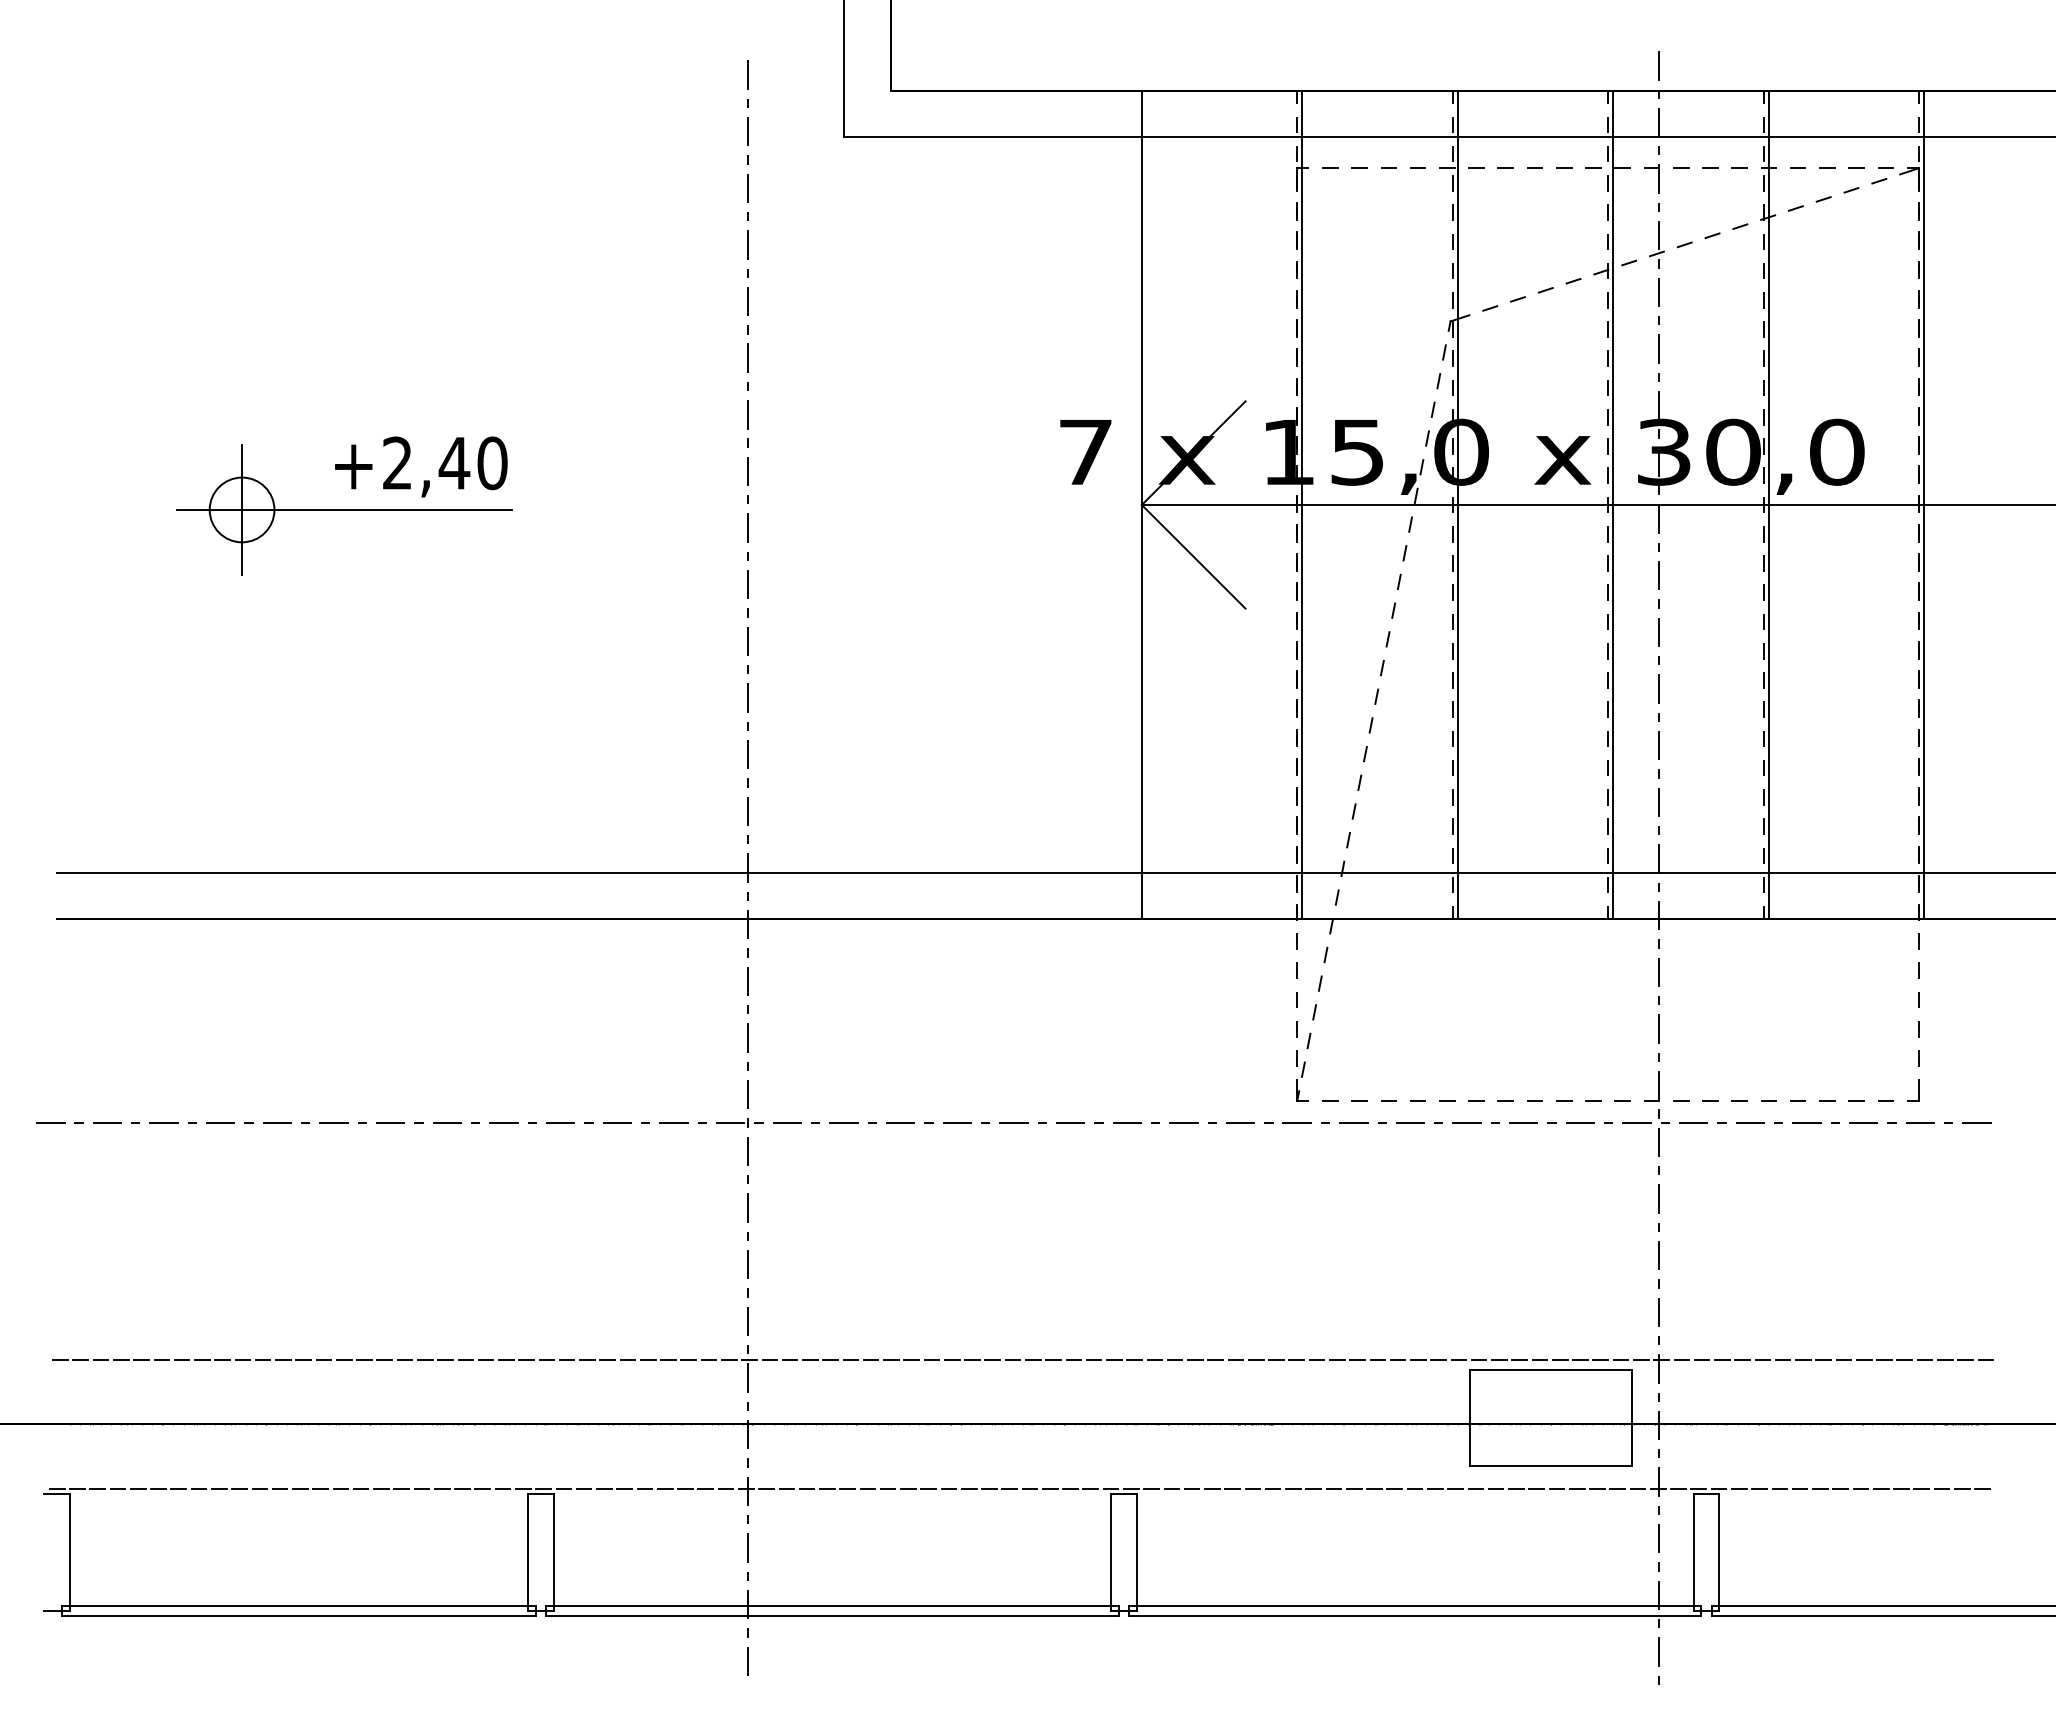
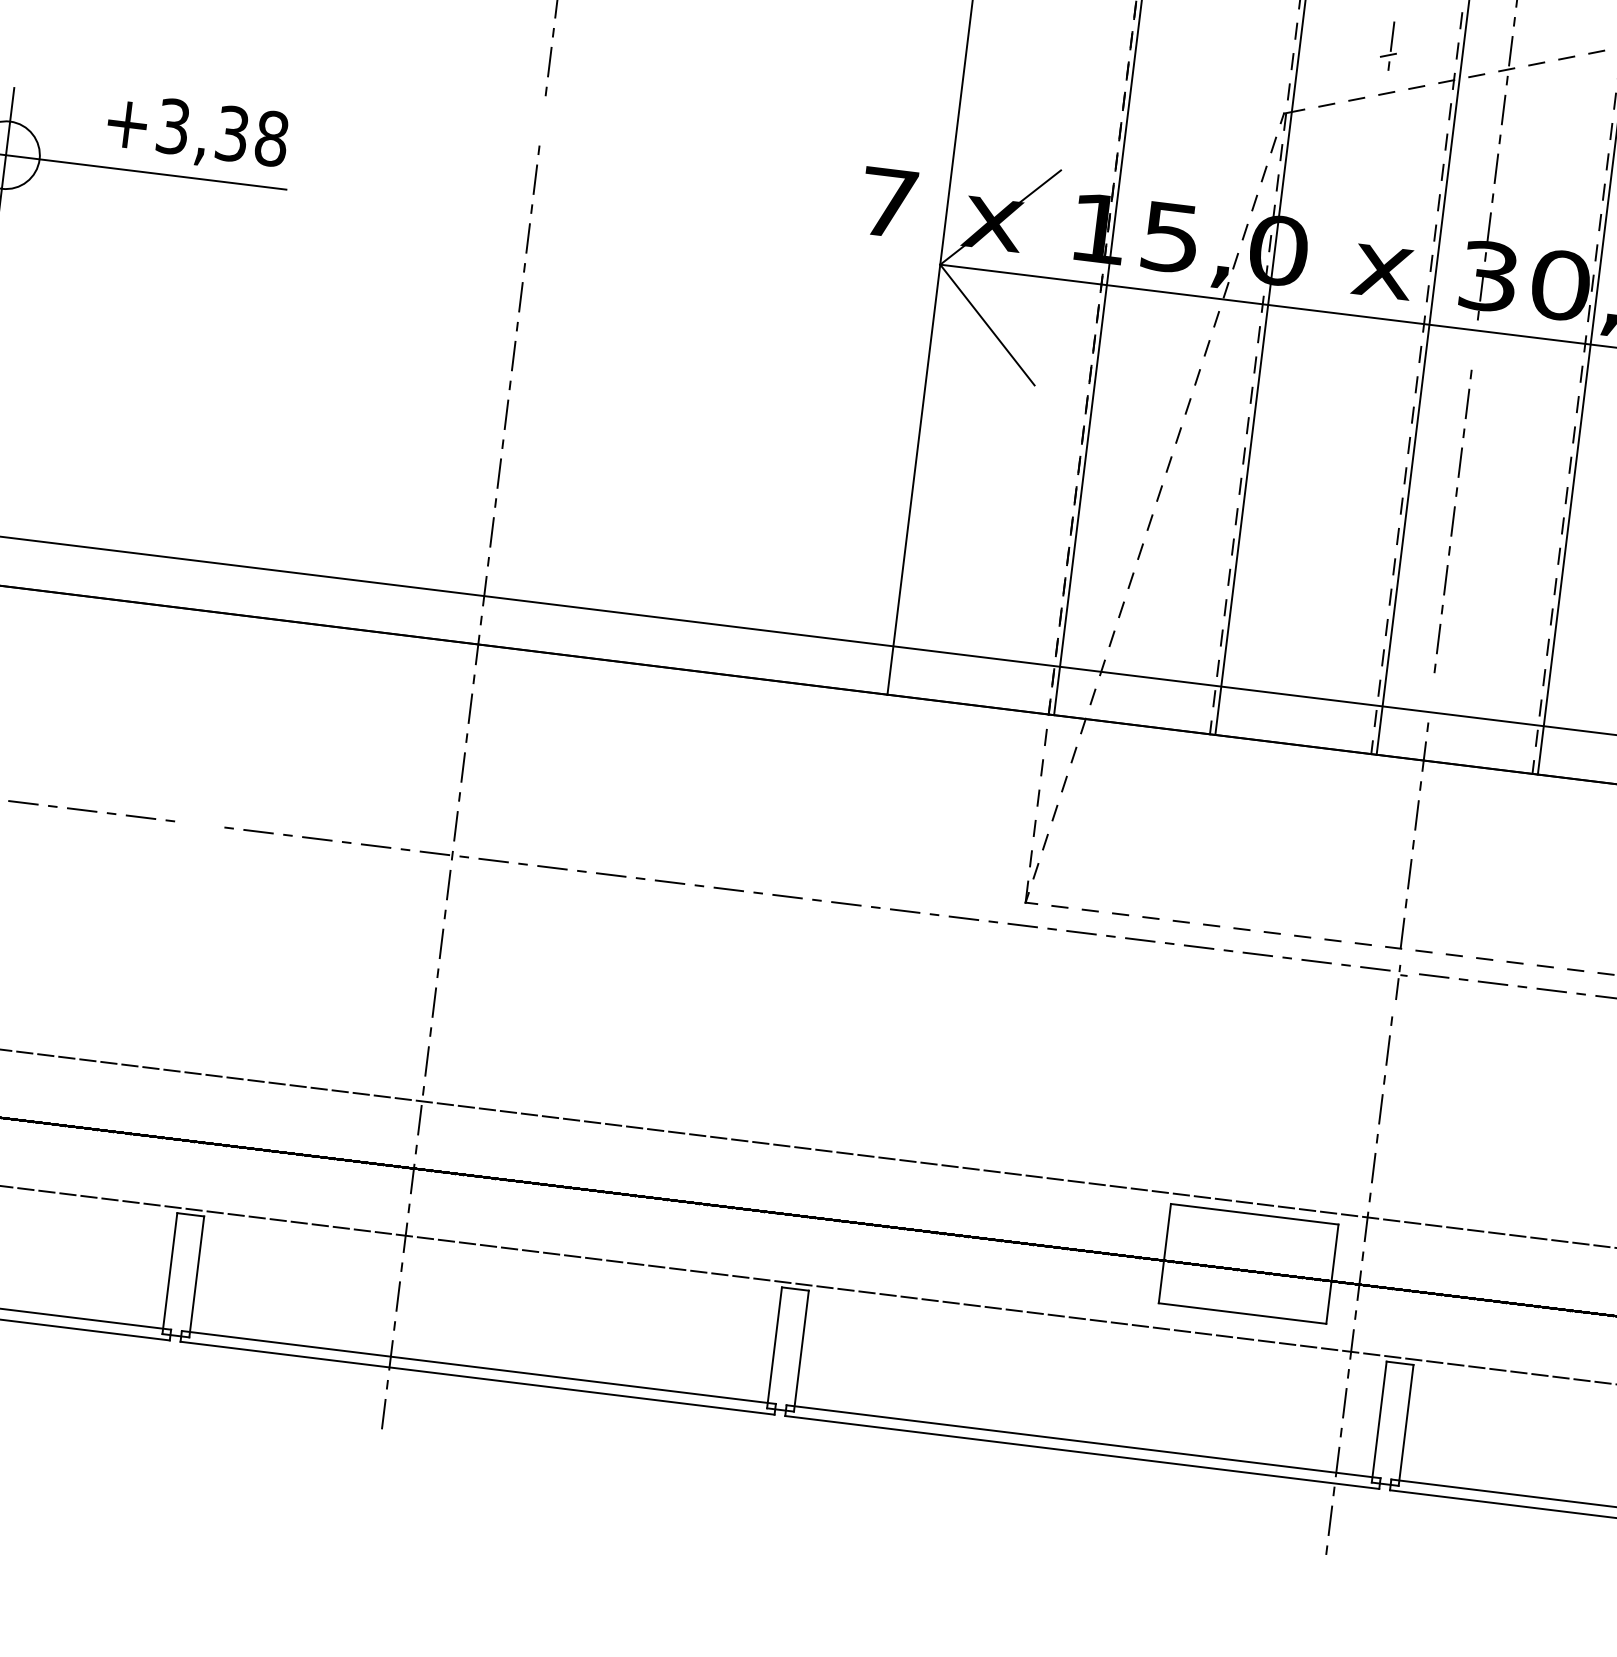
part: (1542, 244) -> (1389, 45), added
line: (747, 414) -> (542, 120), removed
text: (445, 463) -> (223, 132), +2,40 -> +3,38
line: (1658, 518) -> (1474, 344), removed
line: (1658, 858) -> (1431, 697), removed
line: (503, 1122) -> (199, 824), removed
part: (1663, 1132) -> (1401, 982), size x0.7

